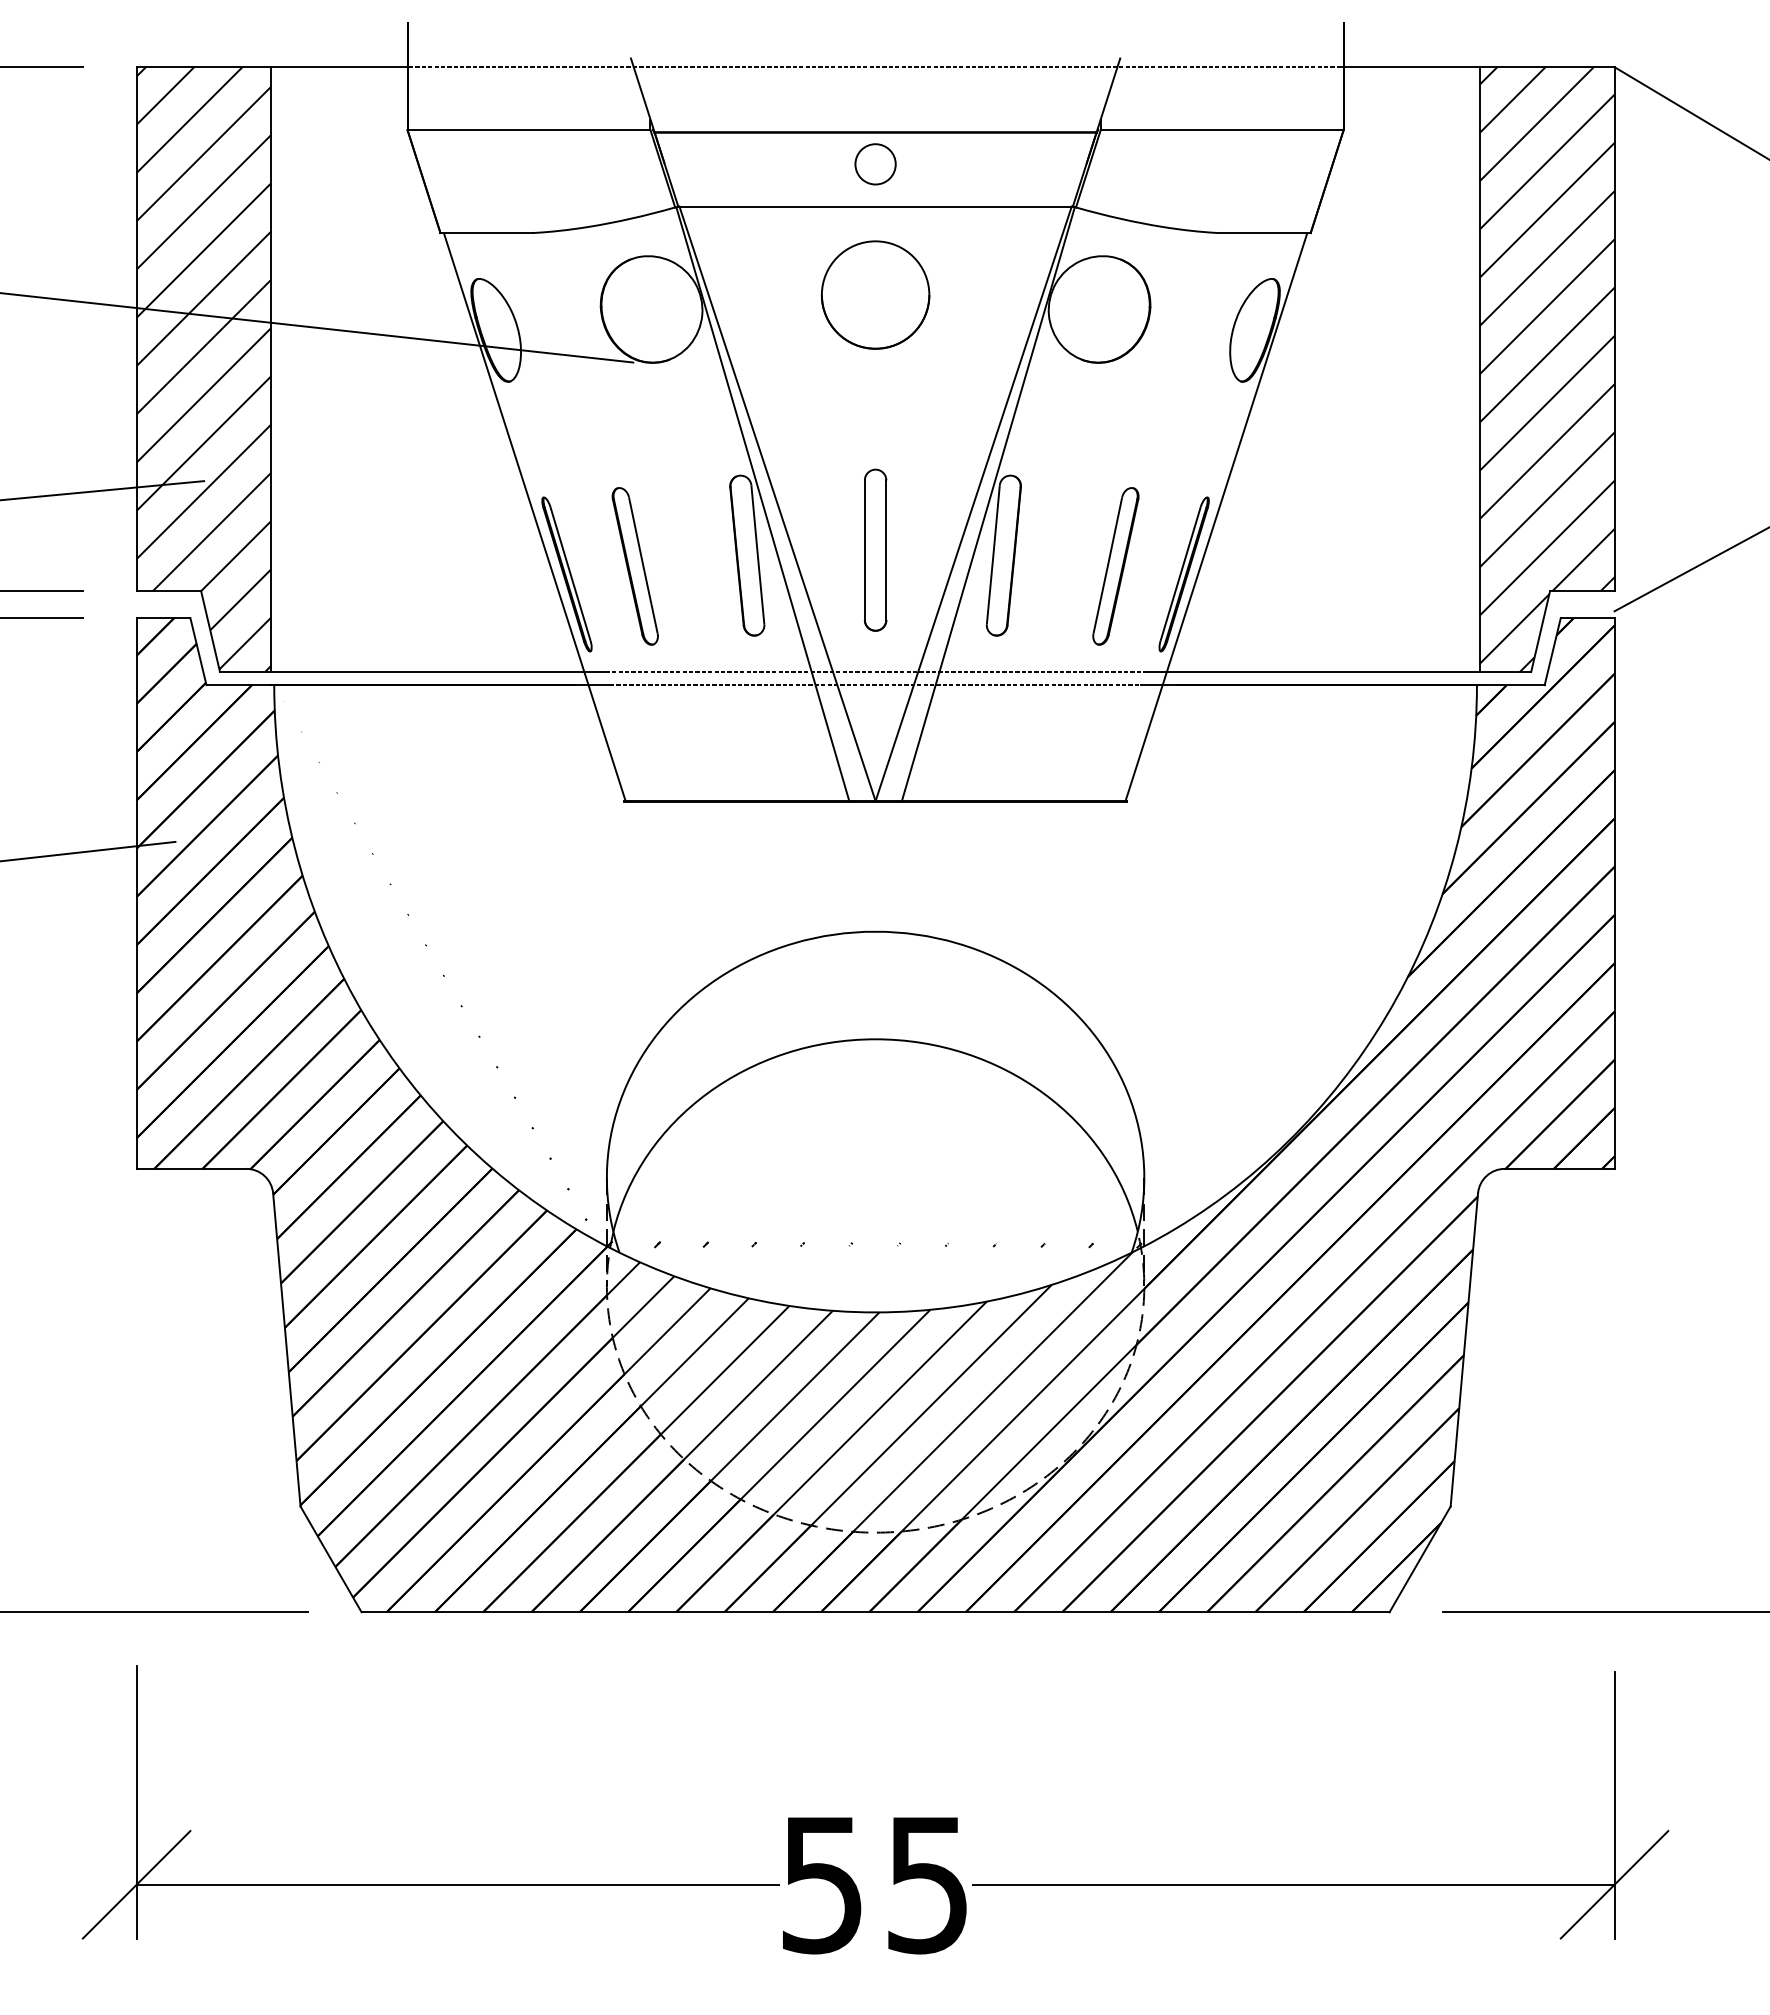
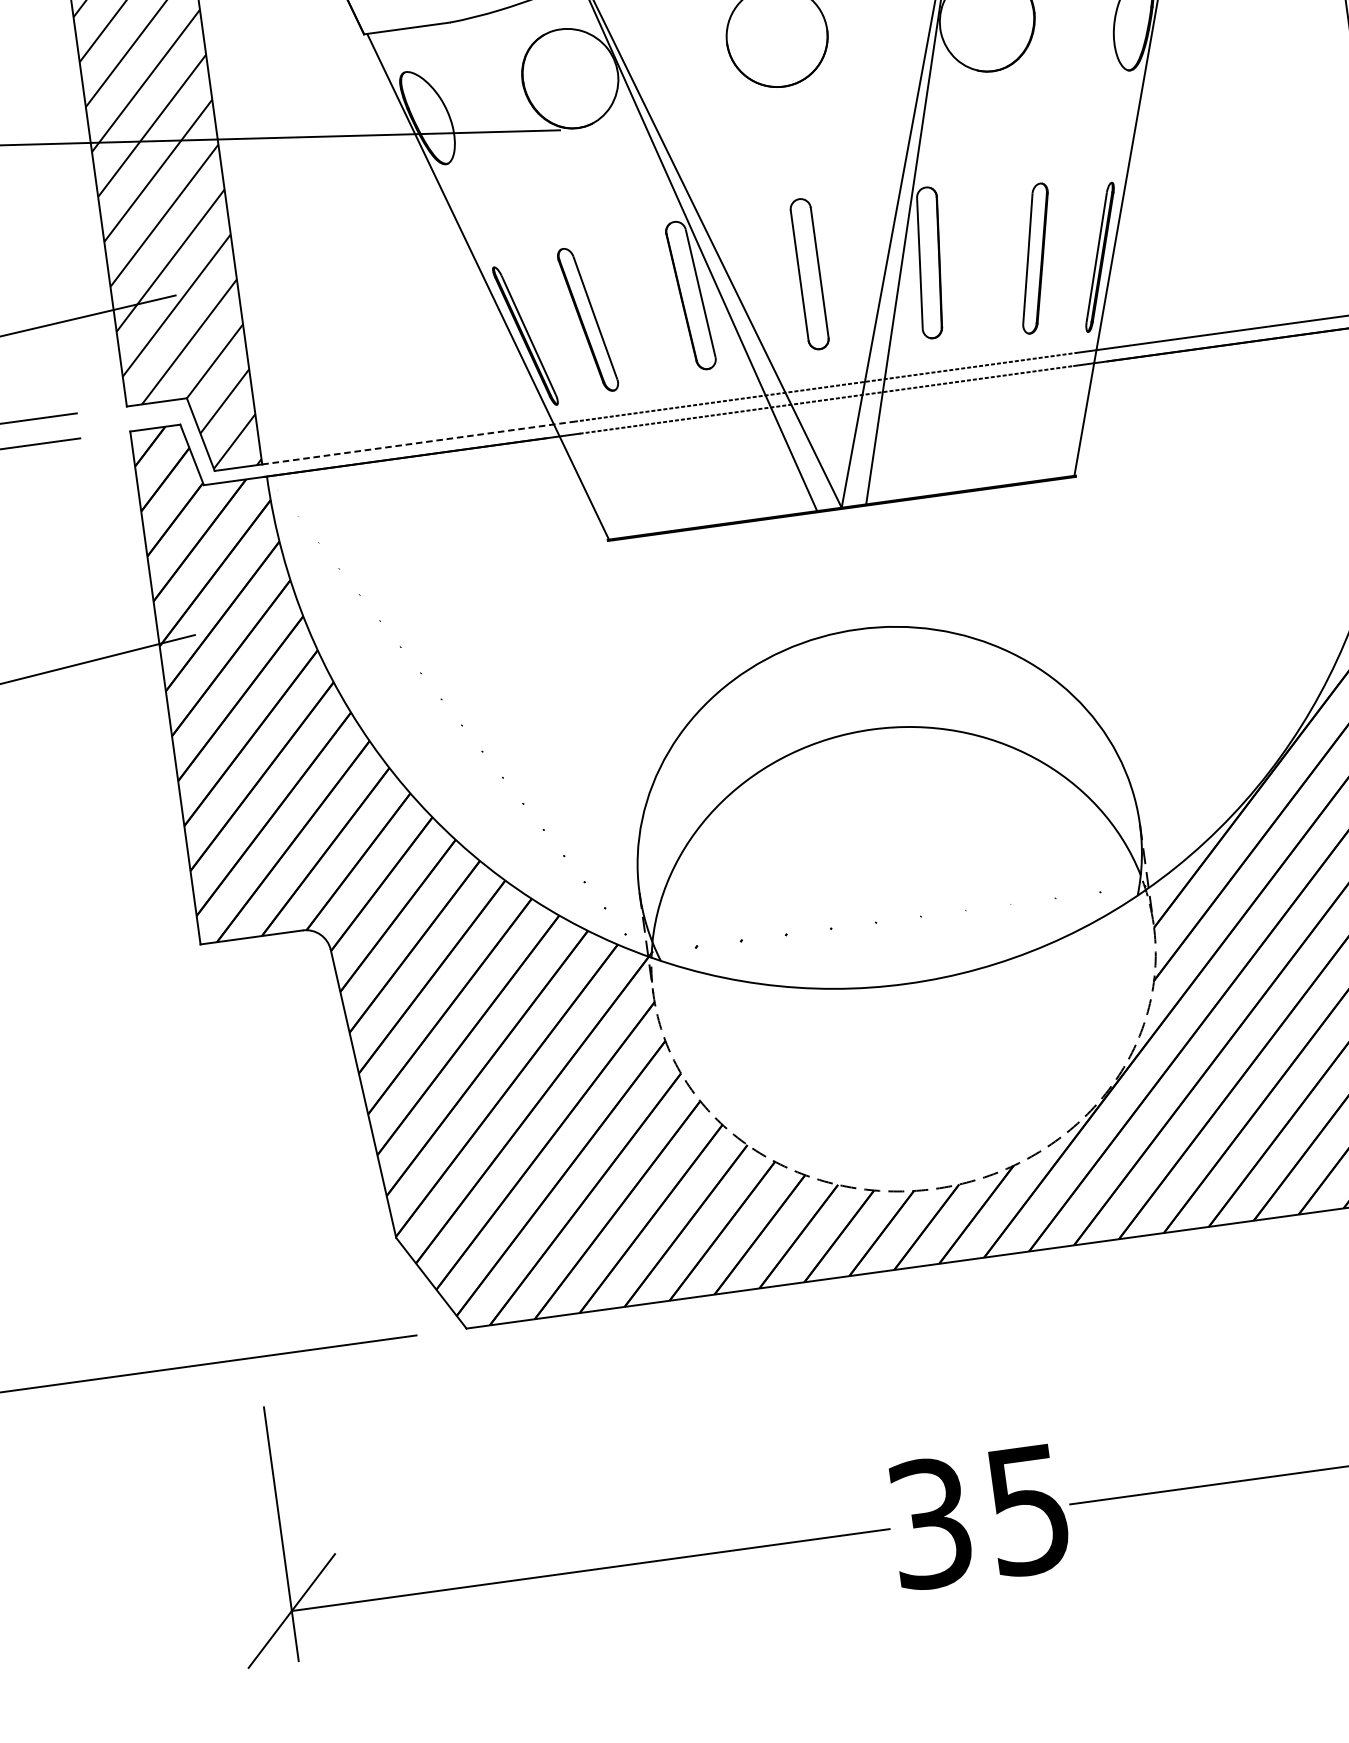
line: (438, 671) -> (418, 442), solid -> dashed
hatch: (875, 1387) -> (916, 1053), removed
text: (822, 1884) -> (930, 1523), 55 -> 35

